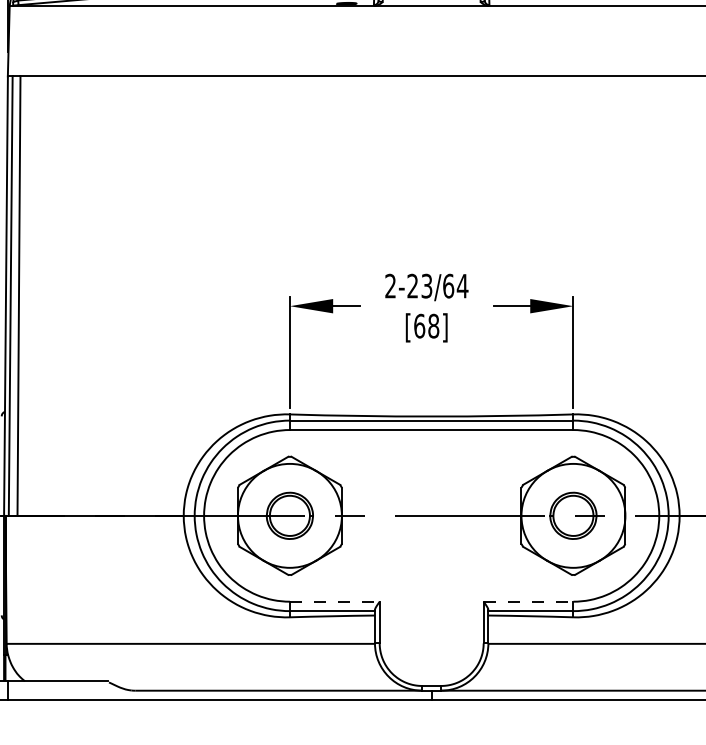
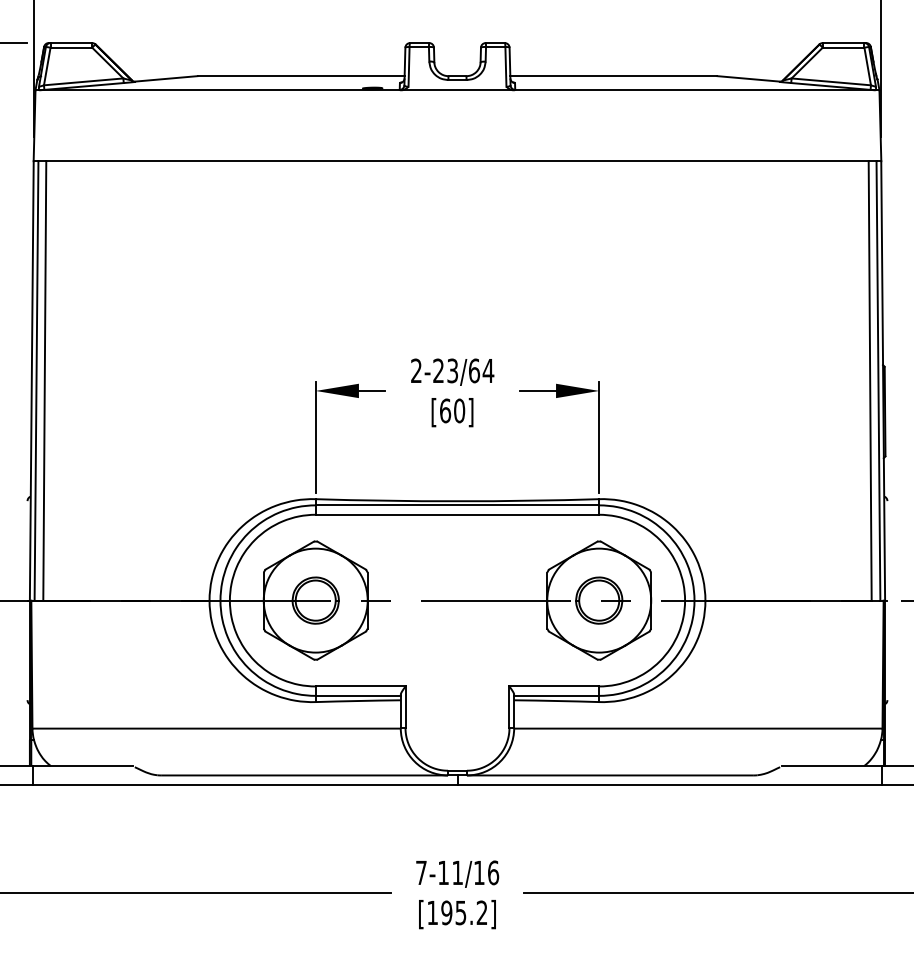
text: (433, 325) -> (459, 410), [68] -> [60]
line: (334, 601) -> (360, 686), dashed -> solid
line: (528, 601) -> (554, 686), dashed -> solid

